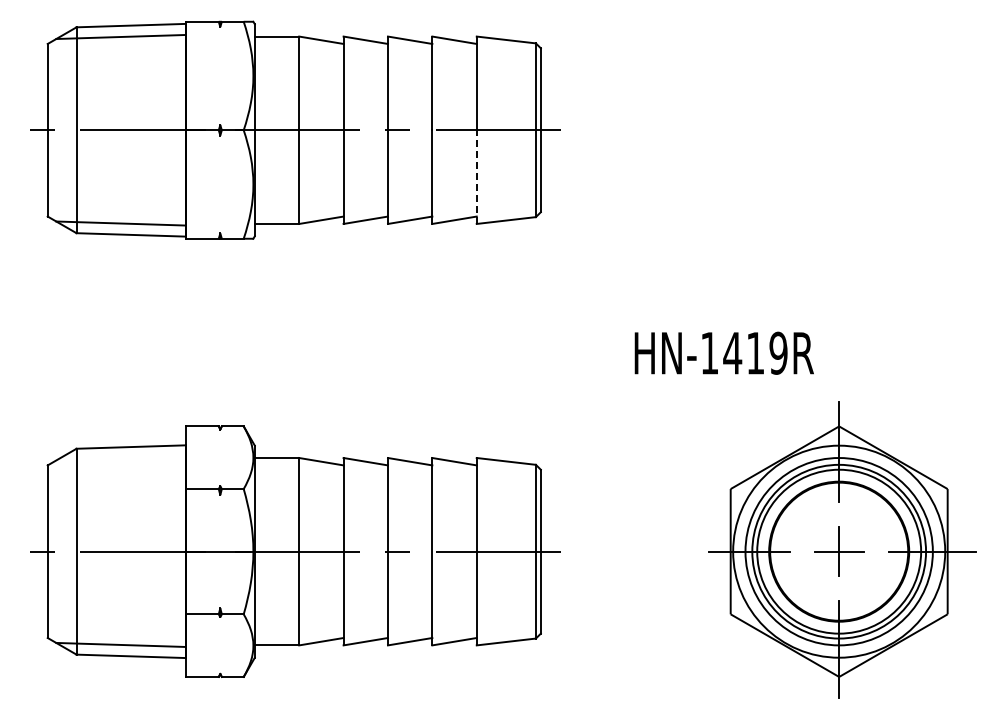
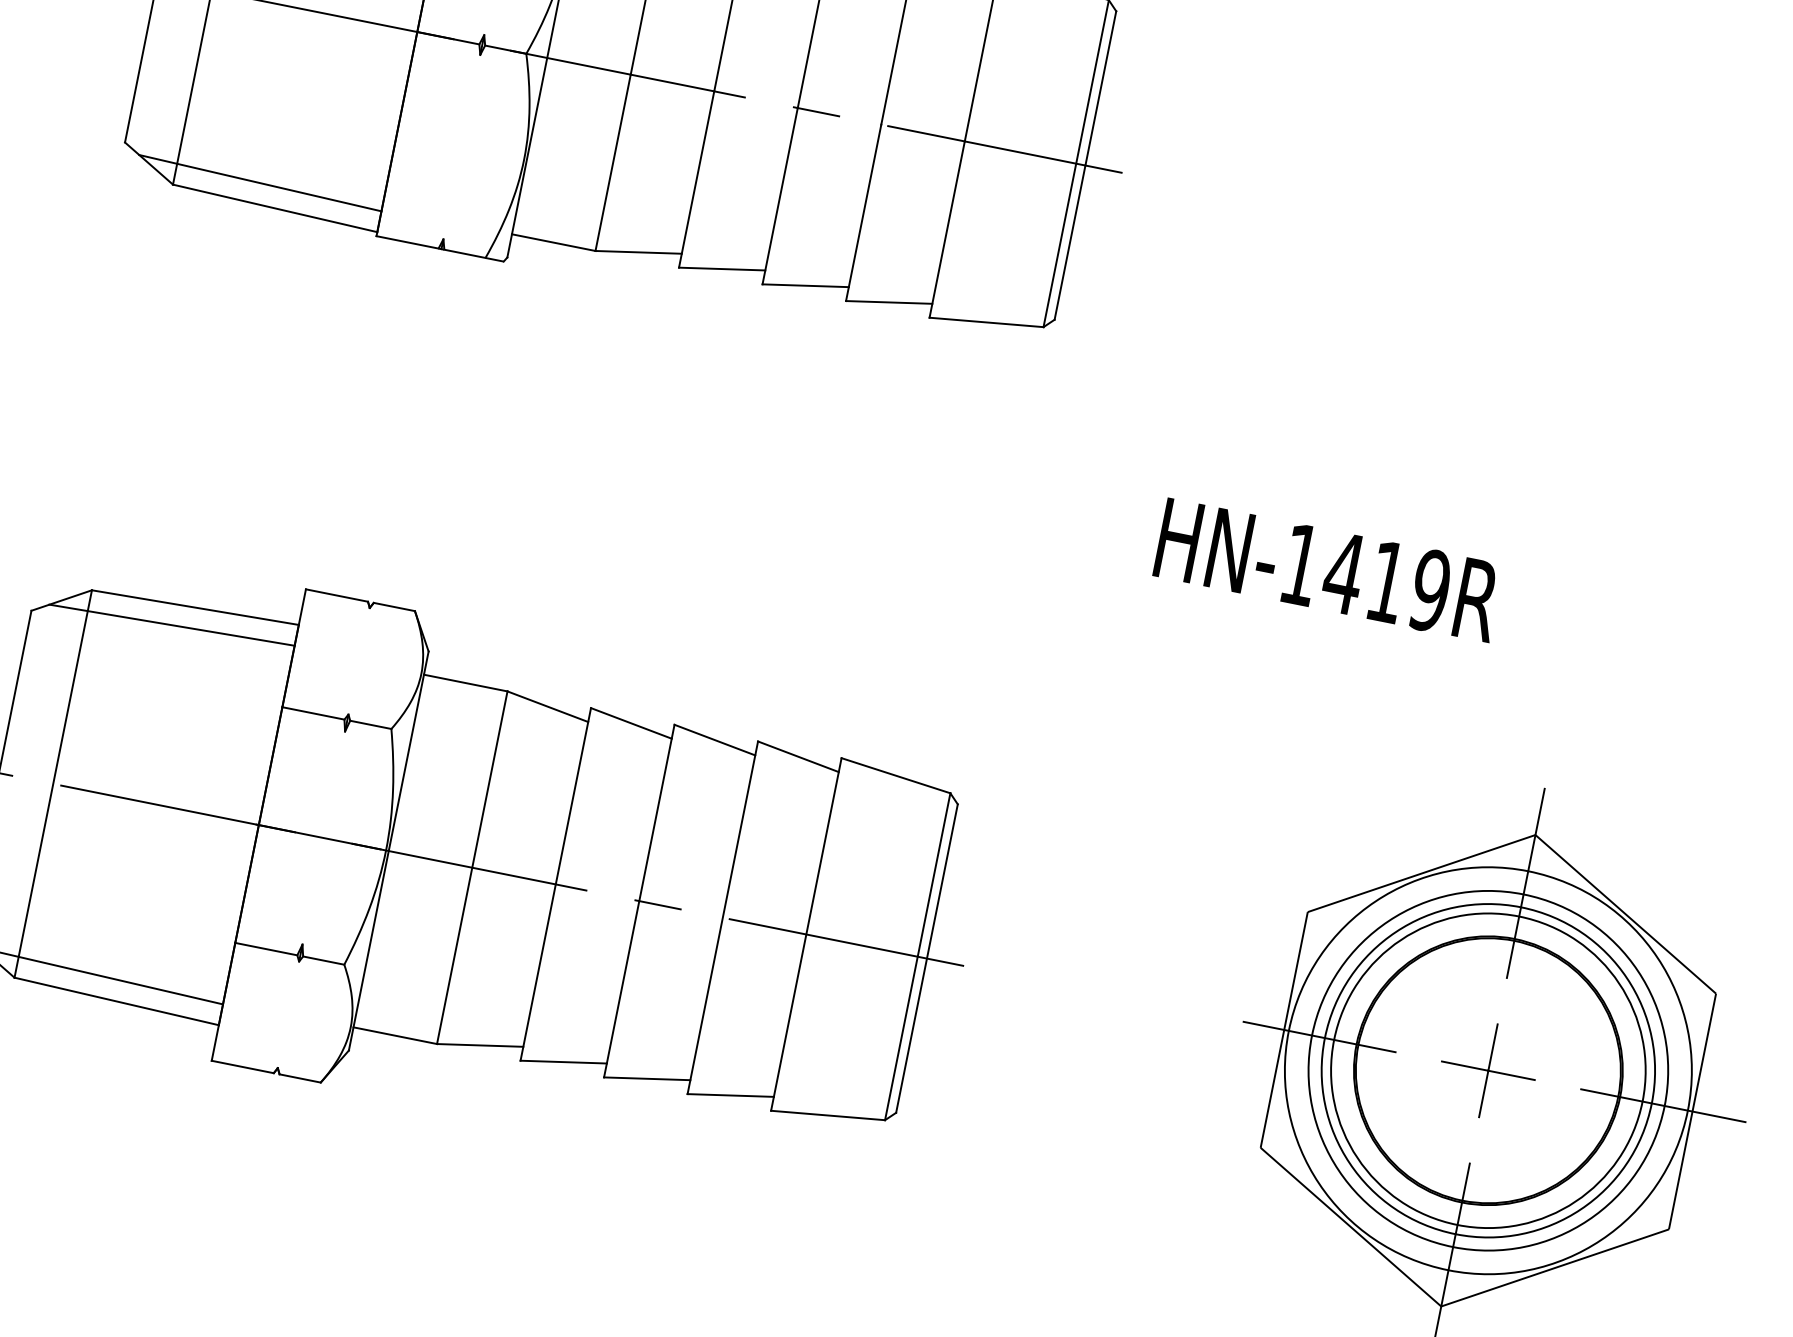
line: (476, 177) -> (946, 230), dashed -> solid
text: (723, 352) -> (1327, 568), moved
line: (120, 458) -> (171, 625), added

